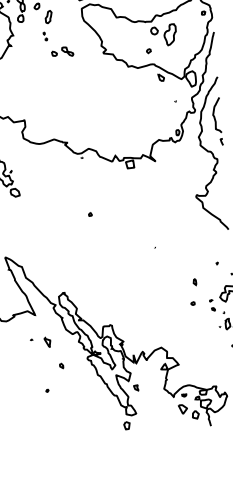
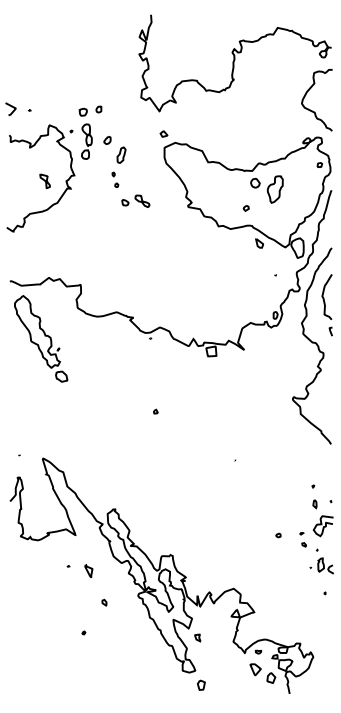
part: (45, 36) -> (115, 179), size x1.43
part: (194, 282) -> (314, 504), moved
part: (127, 425) -> (201, 684), moved

